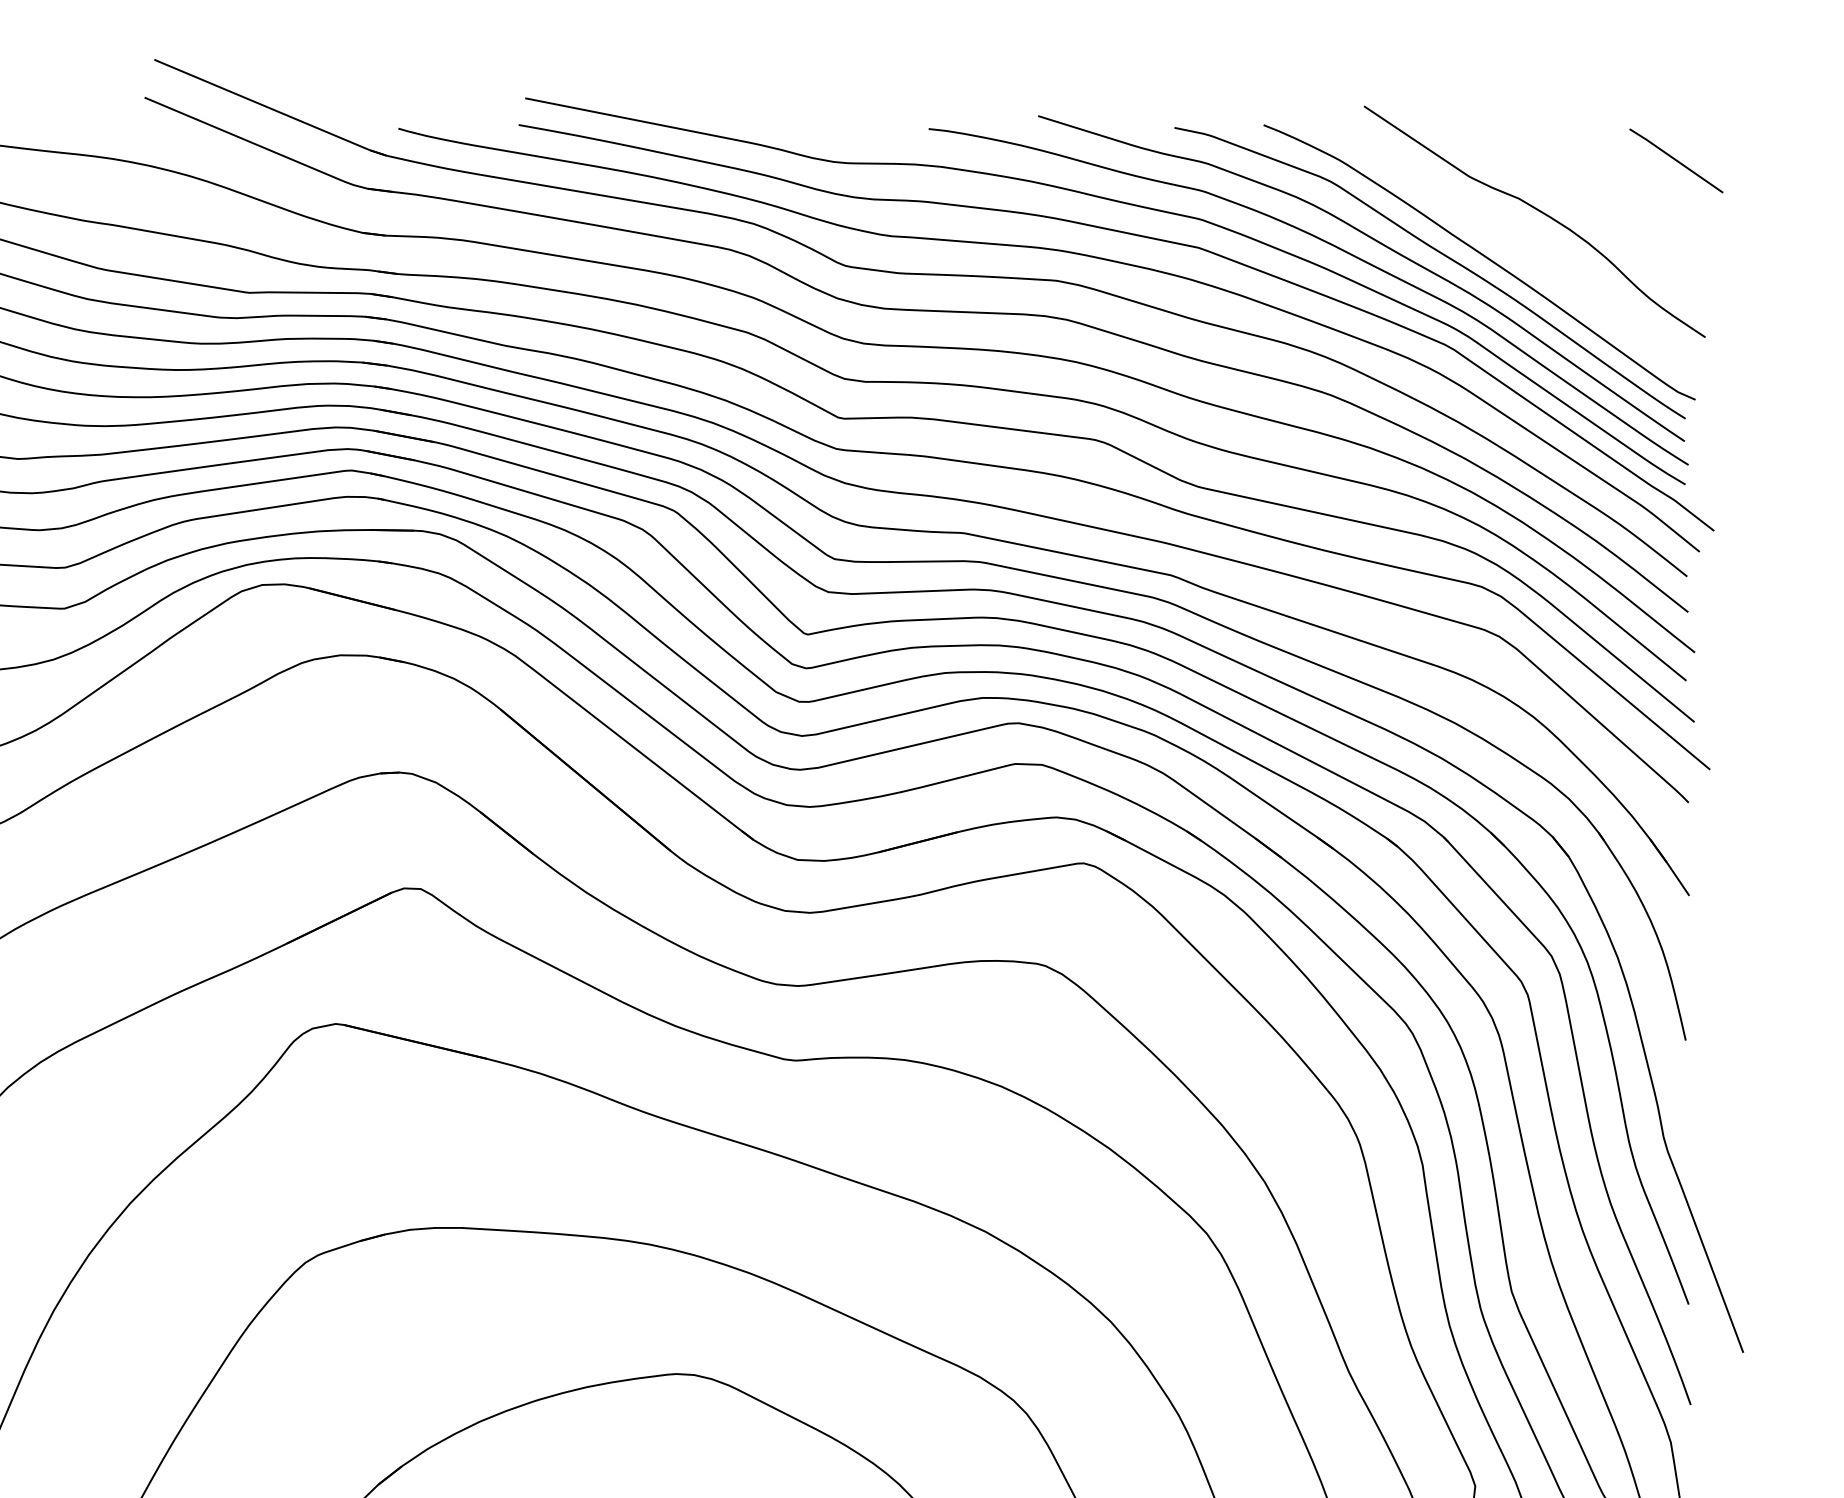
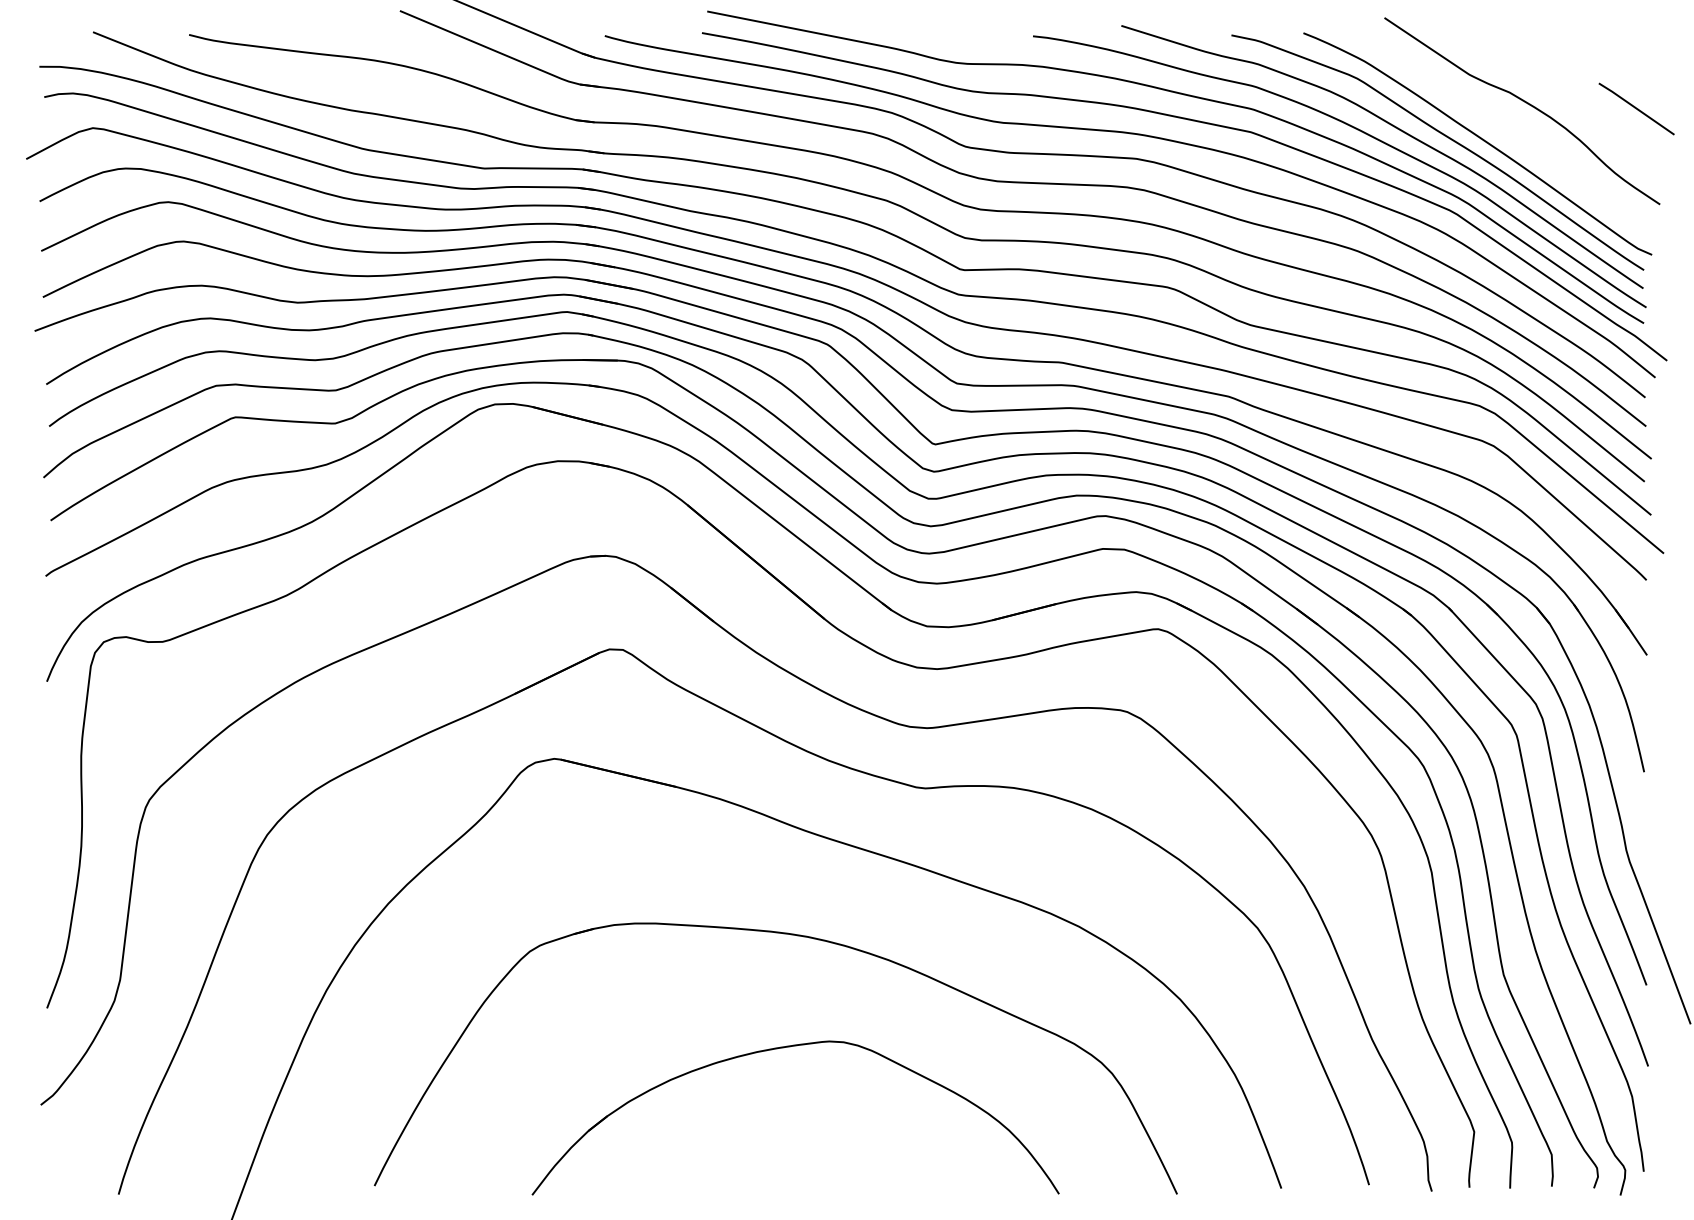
line: (1676, 160) -> (1636, 108), moved

